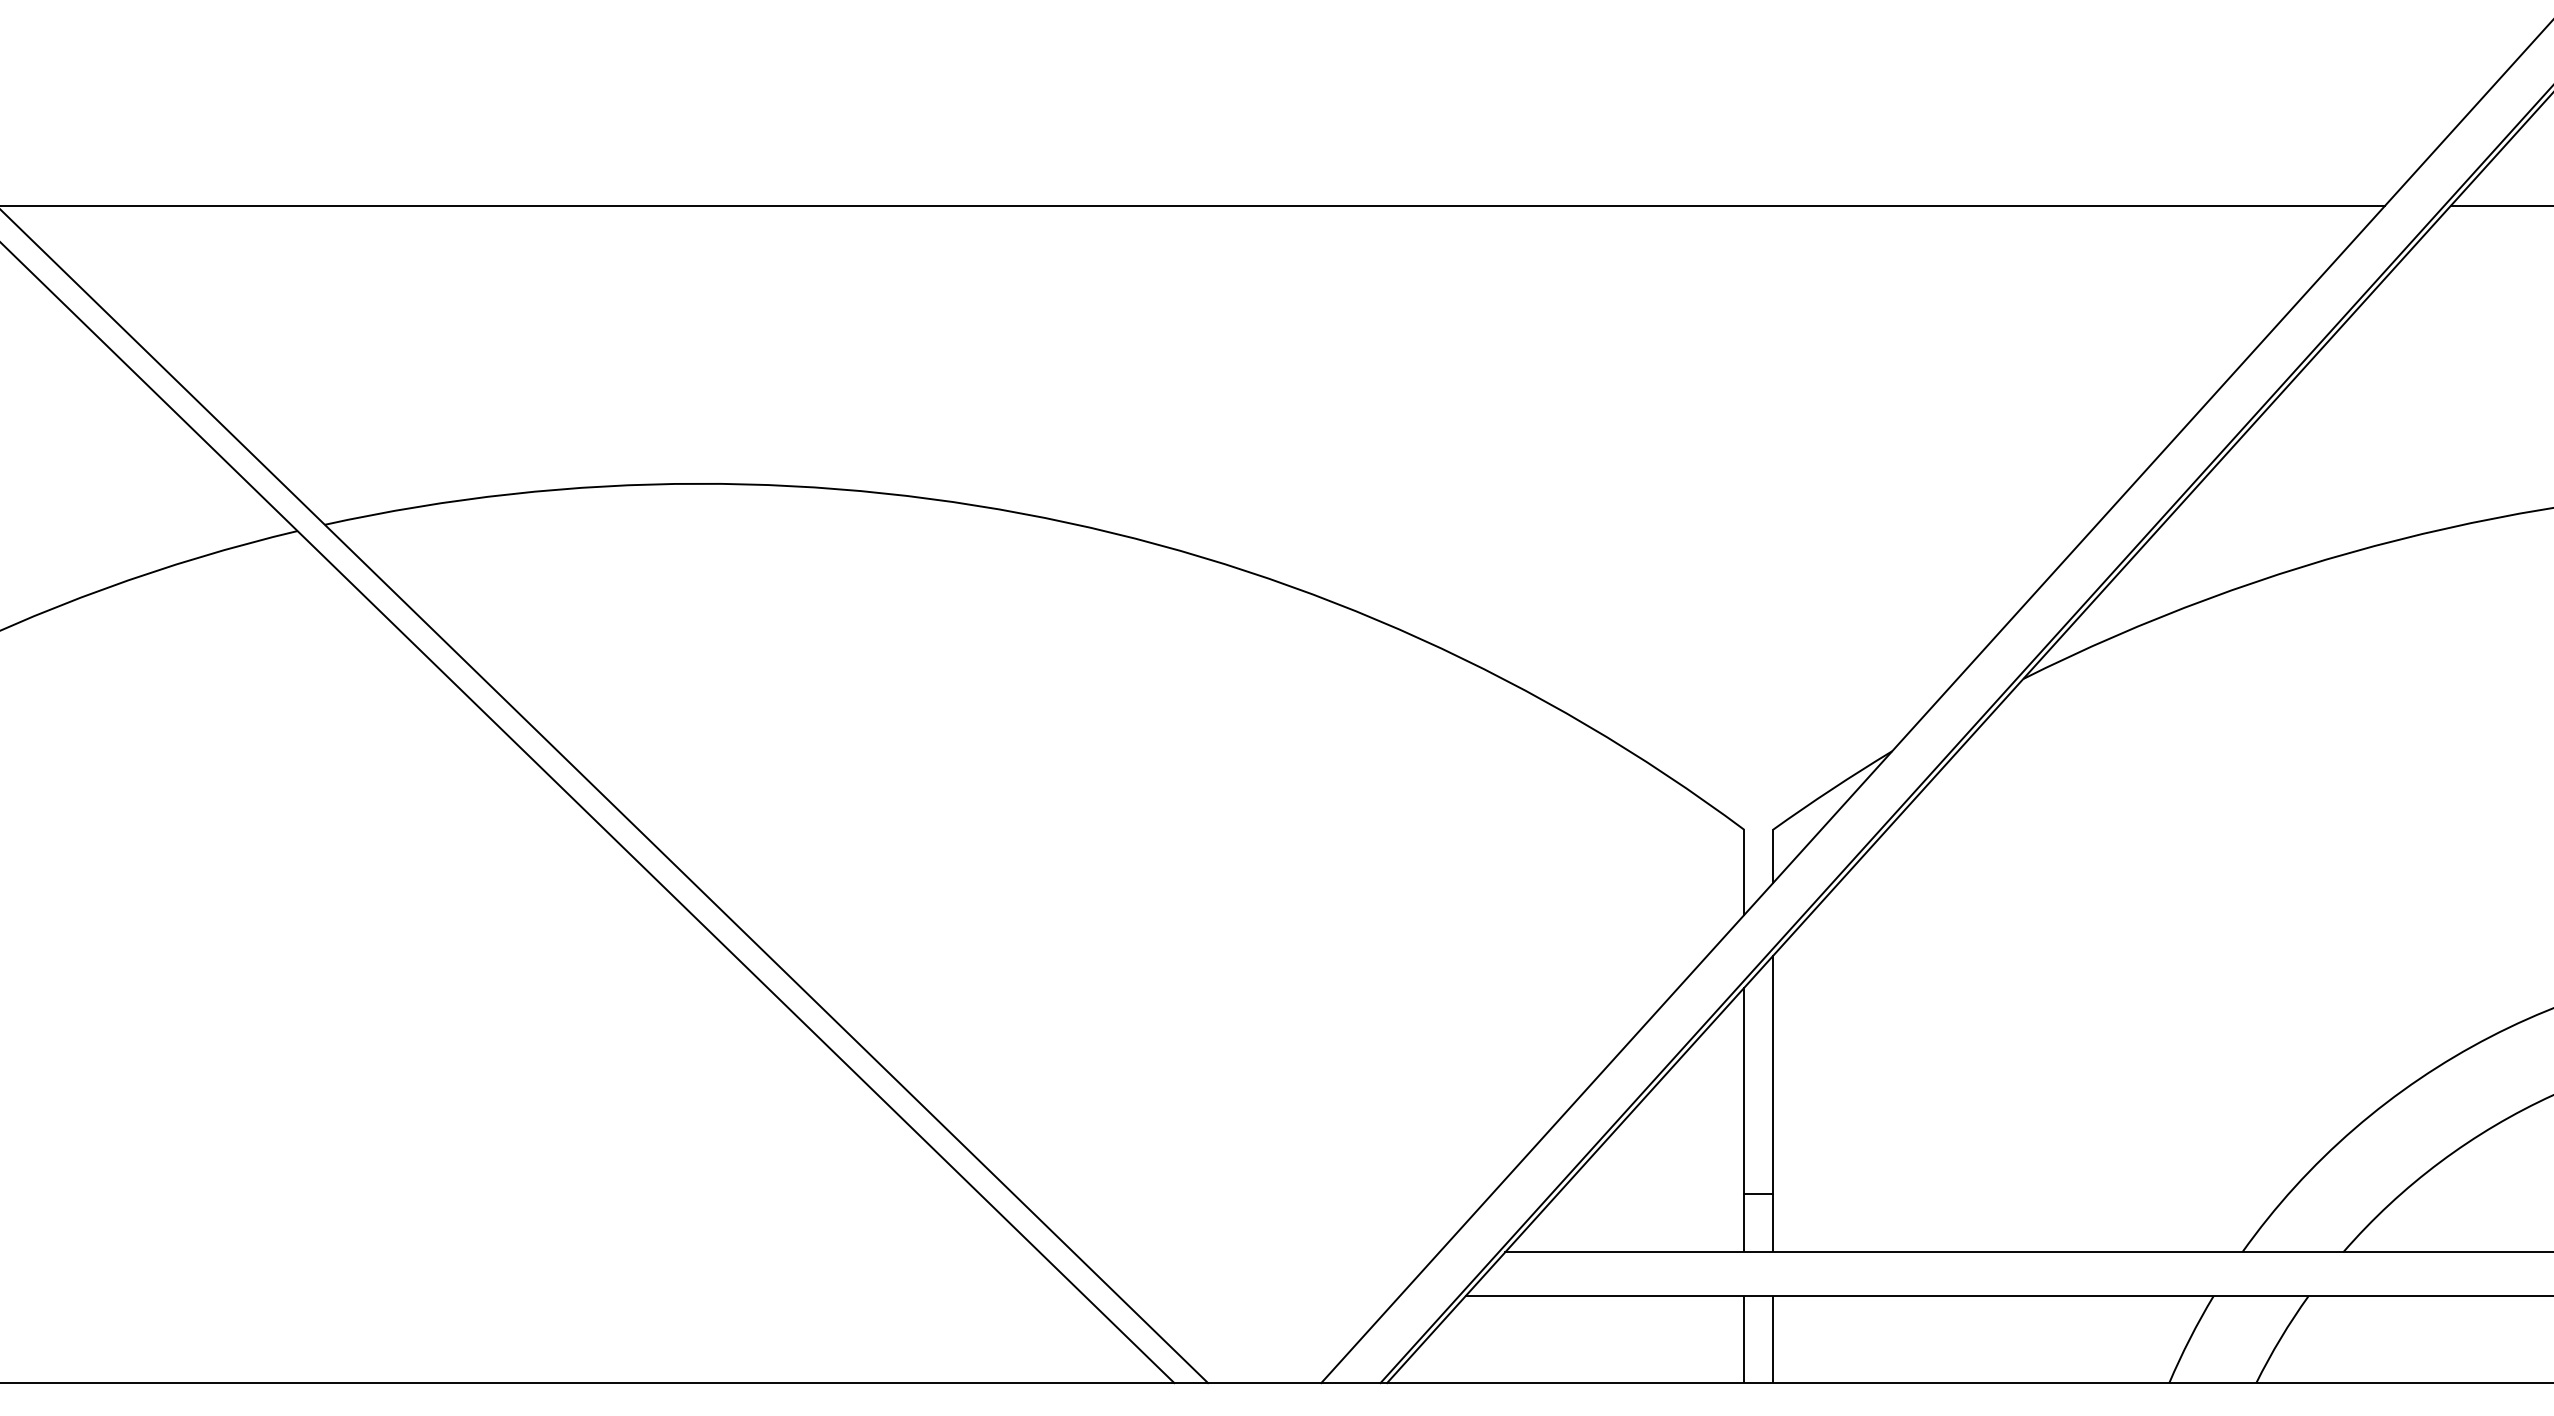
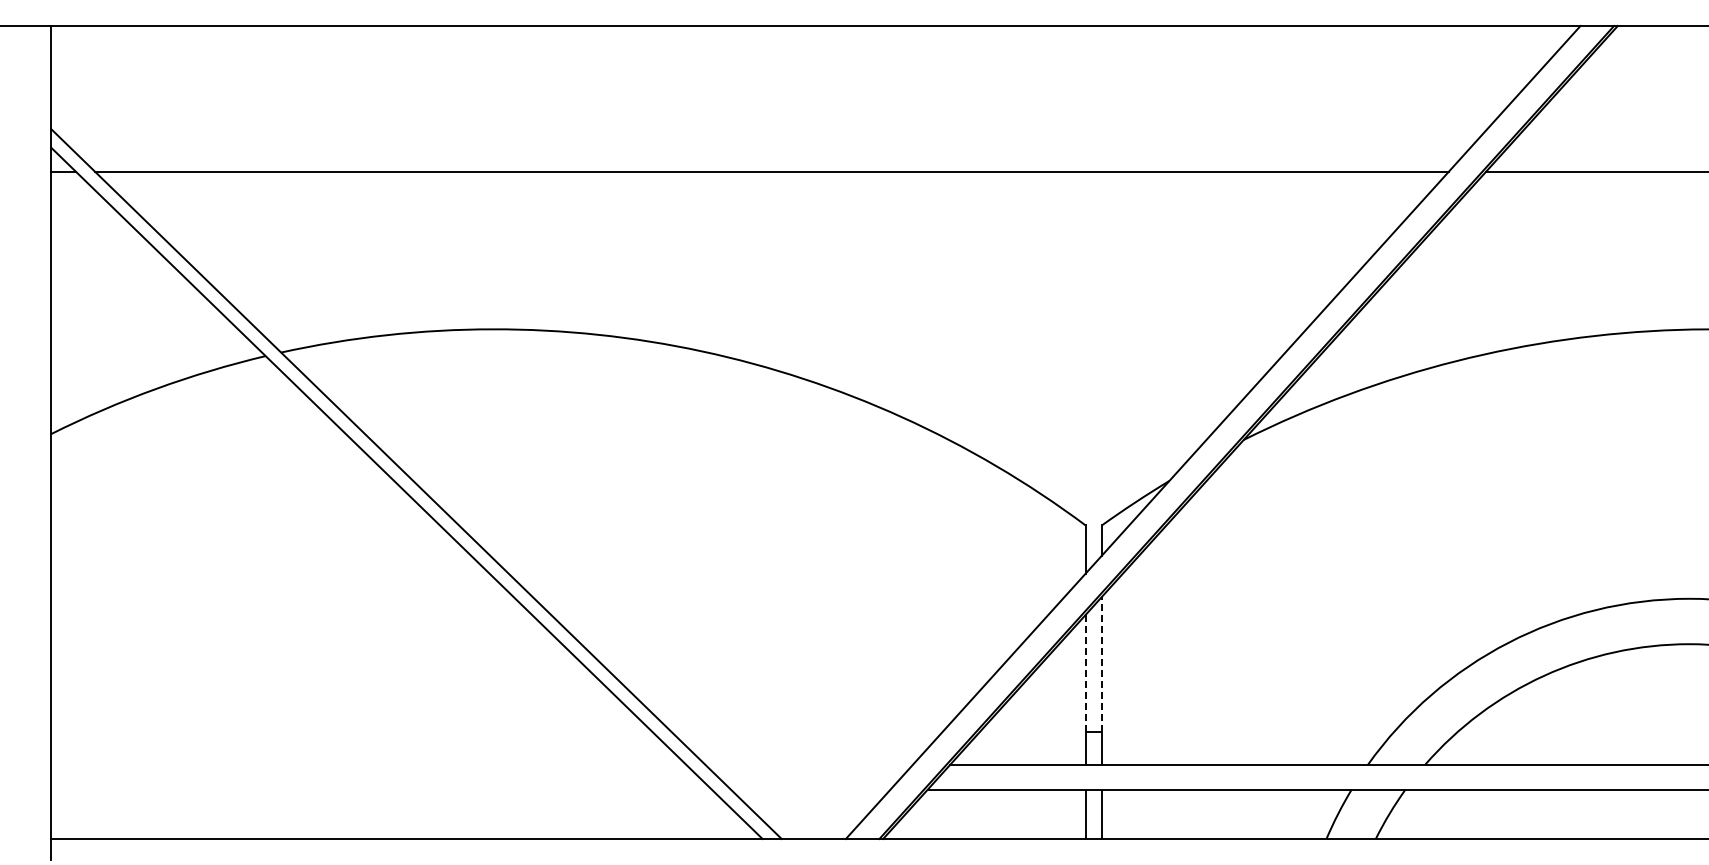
line: (1774, 1073) -> (1102, 663), solid -> dashed
line: (1744, 1089) -> (1085, 672), solid -> dashed

